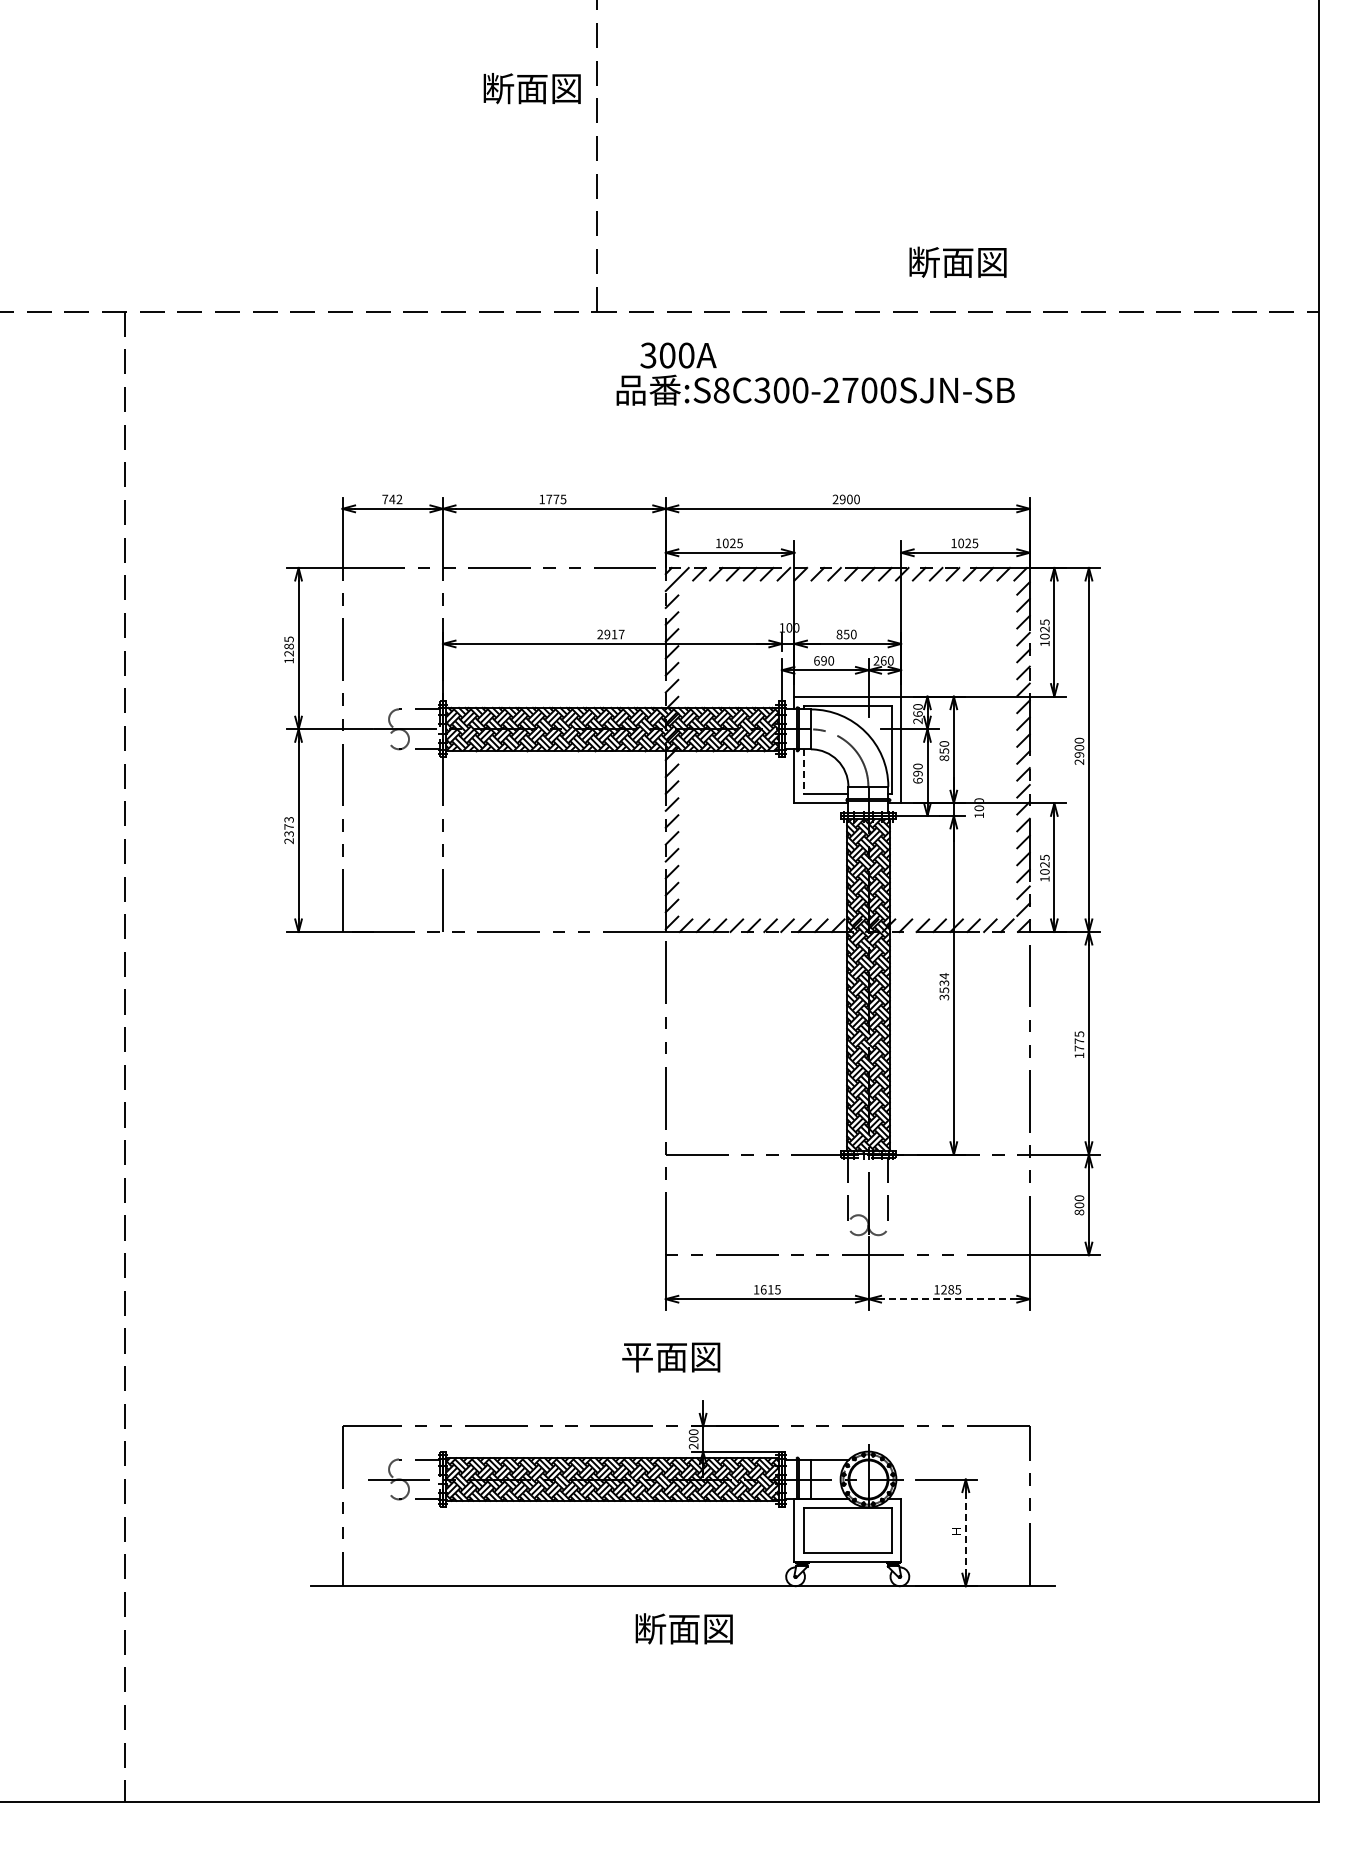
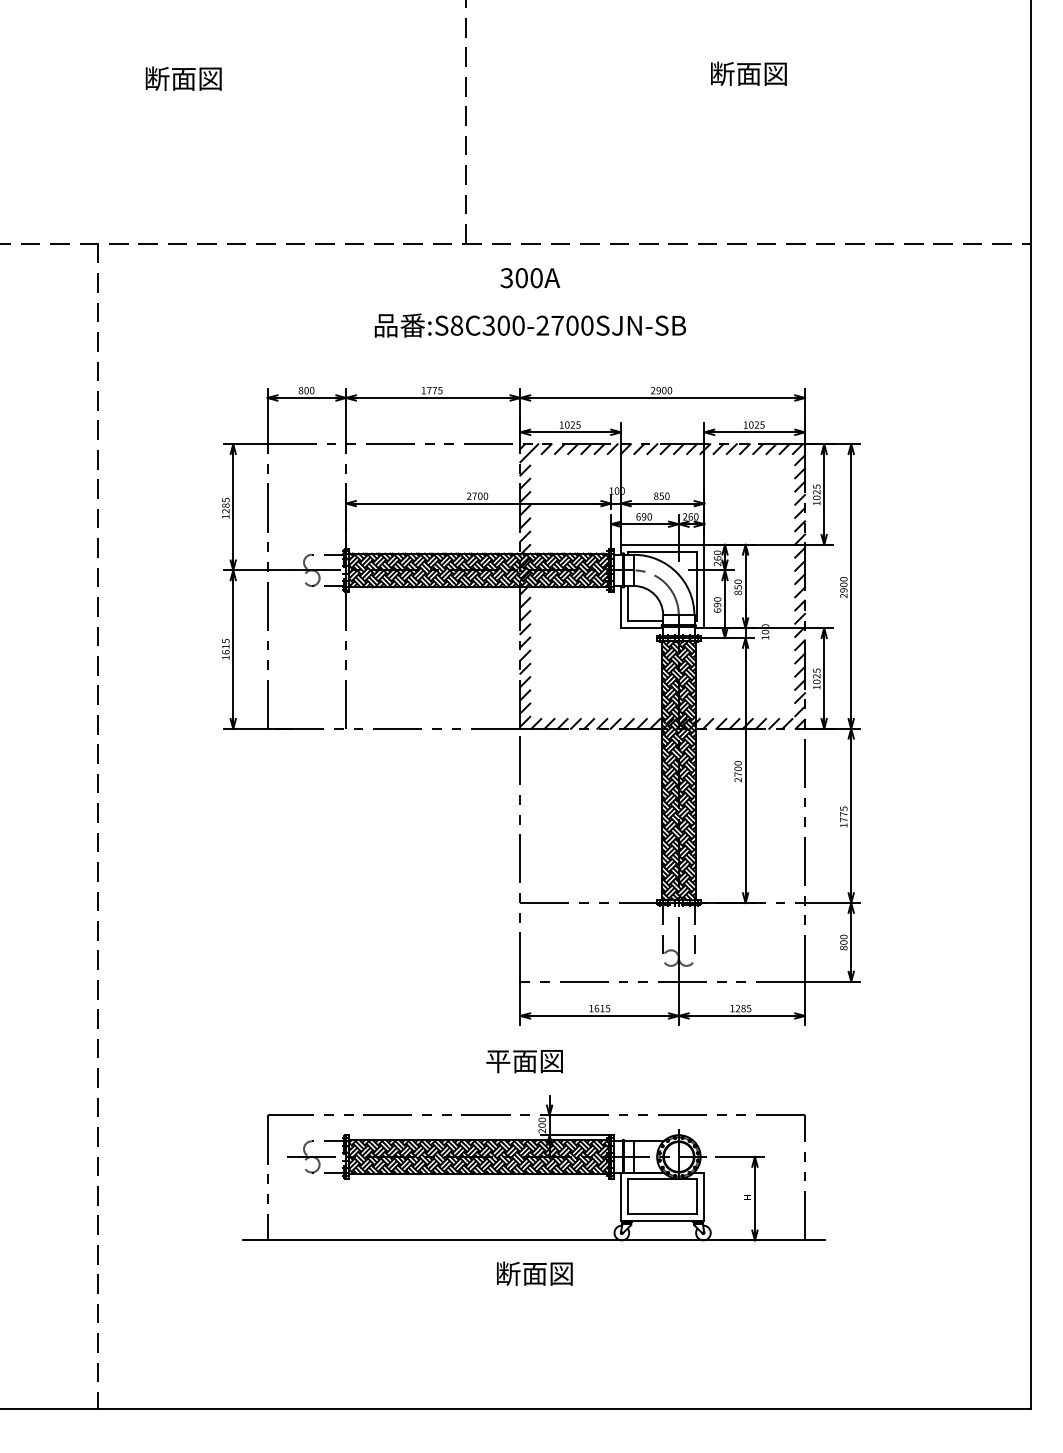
text: (531, 88) -> (183, 78), moved
text: (957, 261) -> (748, 73), moved
text: (815, 389) -> (530, 324), moved
text: (392, 499) -> (306, 390), 742 -> 800
text: (614, 634) -> (480, 496), 2917 -> 2700
line: (803, 772) -> (628, 604), dashed -> solid
text: (288, 830) -> (225, 649), 2373 -> 1615
text: (944, 986) -> (738, 771), 3534 -> 2700
line: (948, 1299) -> (741, 1016), dashed -> solid
line: (965, 1532) -> (754, 1198), dashed -> solid

